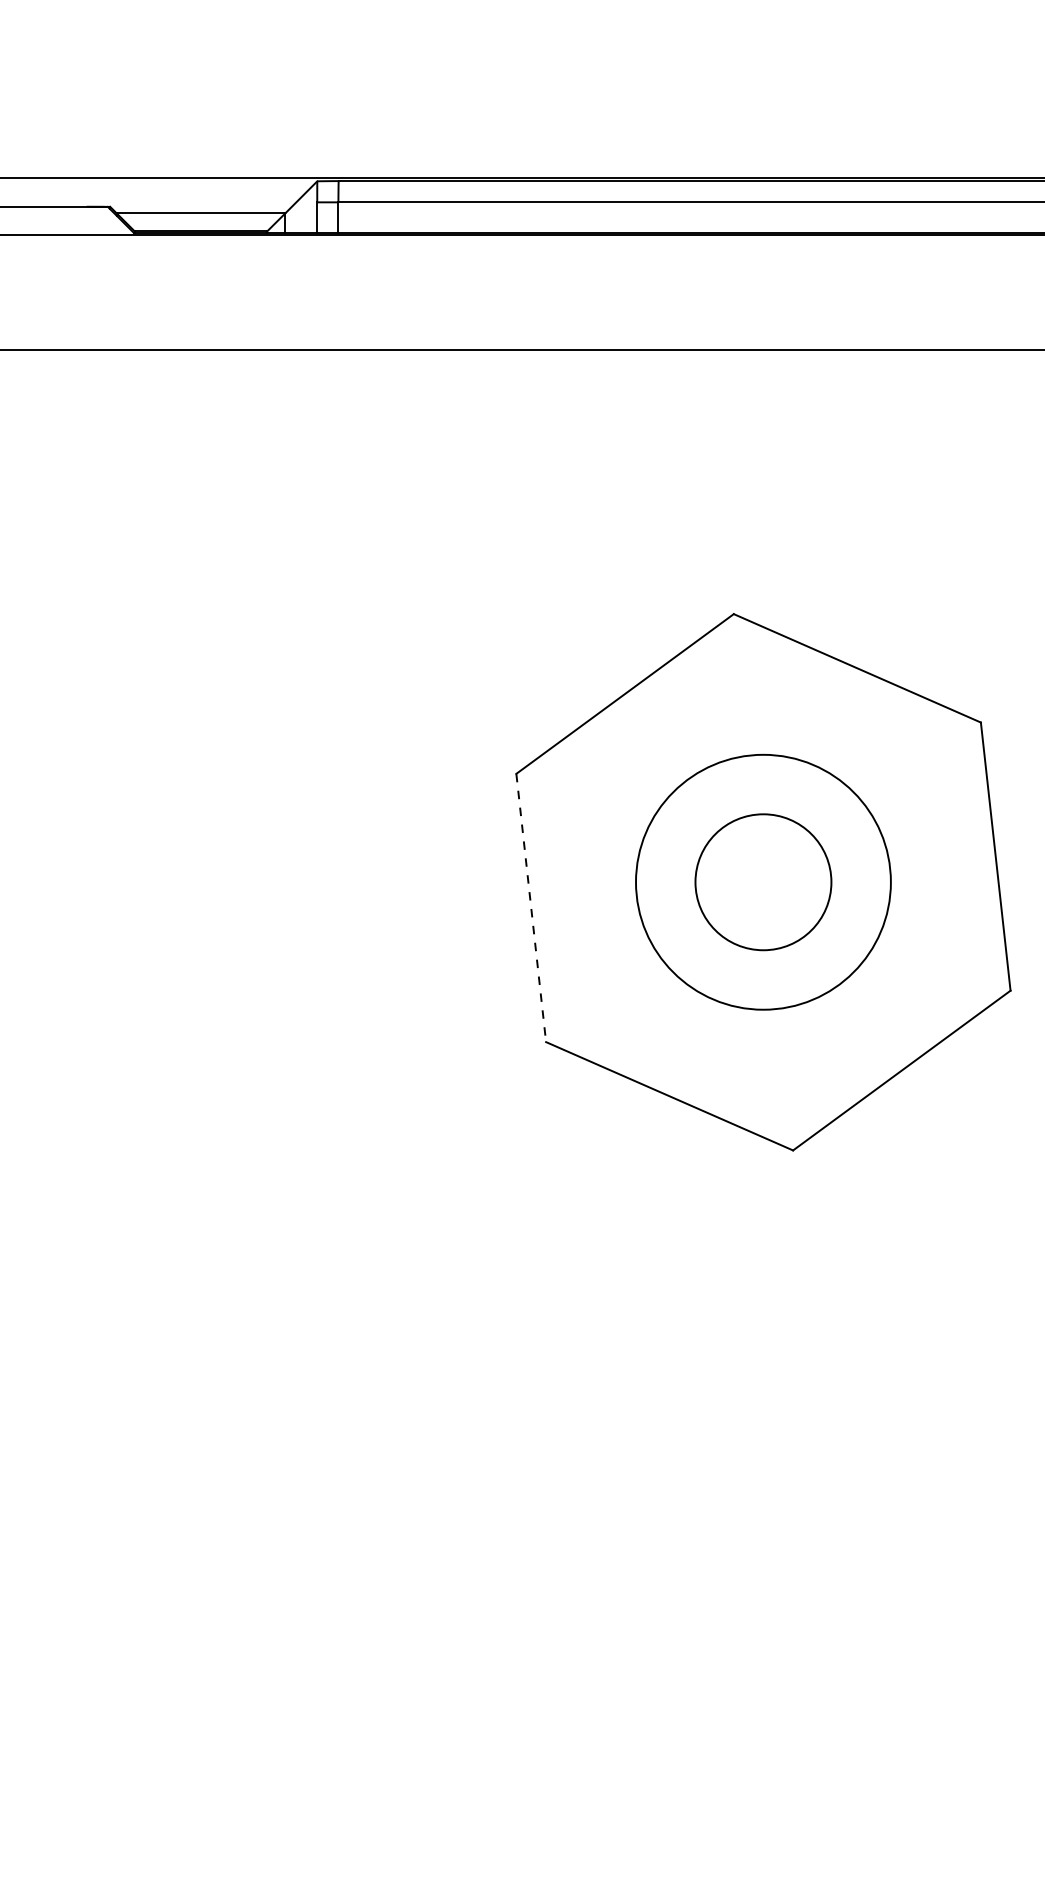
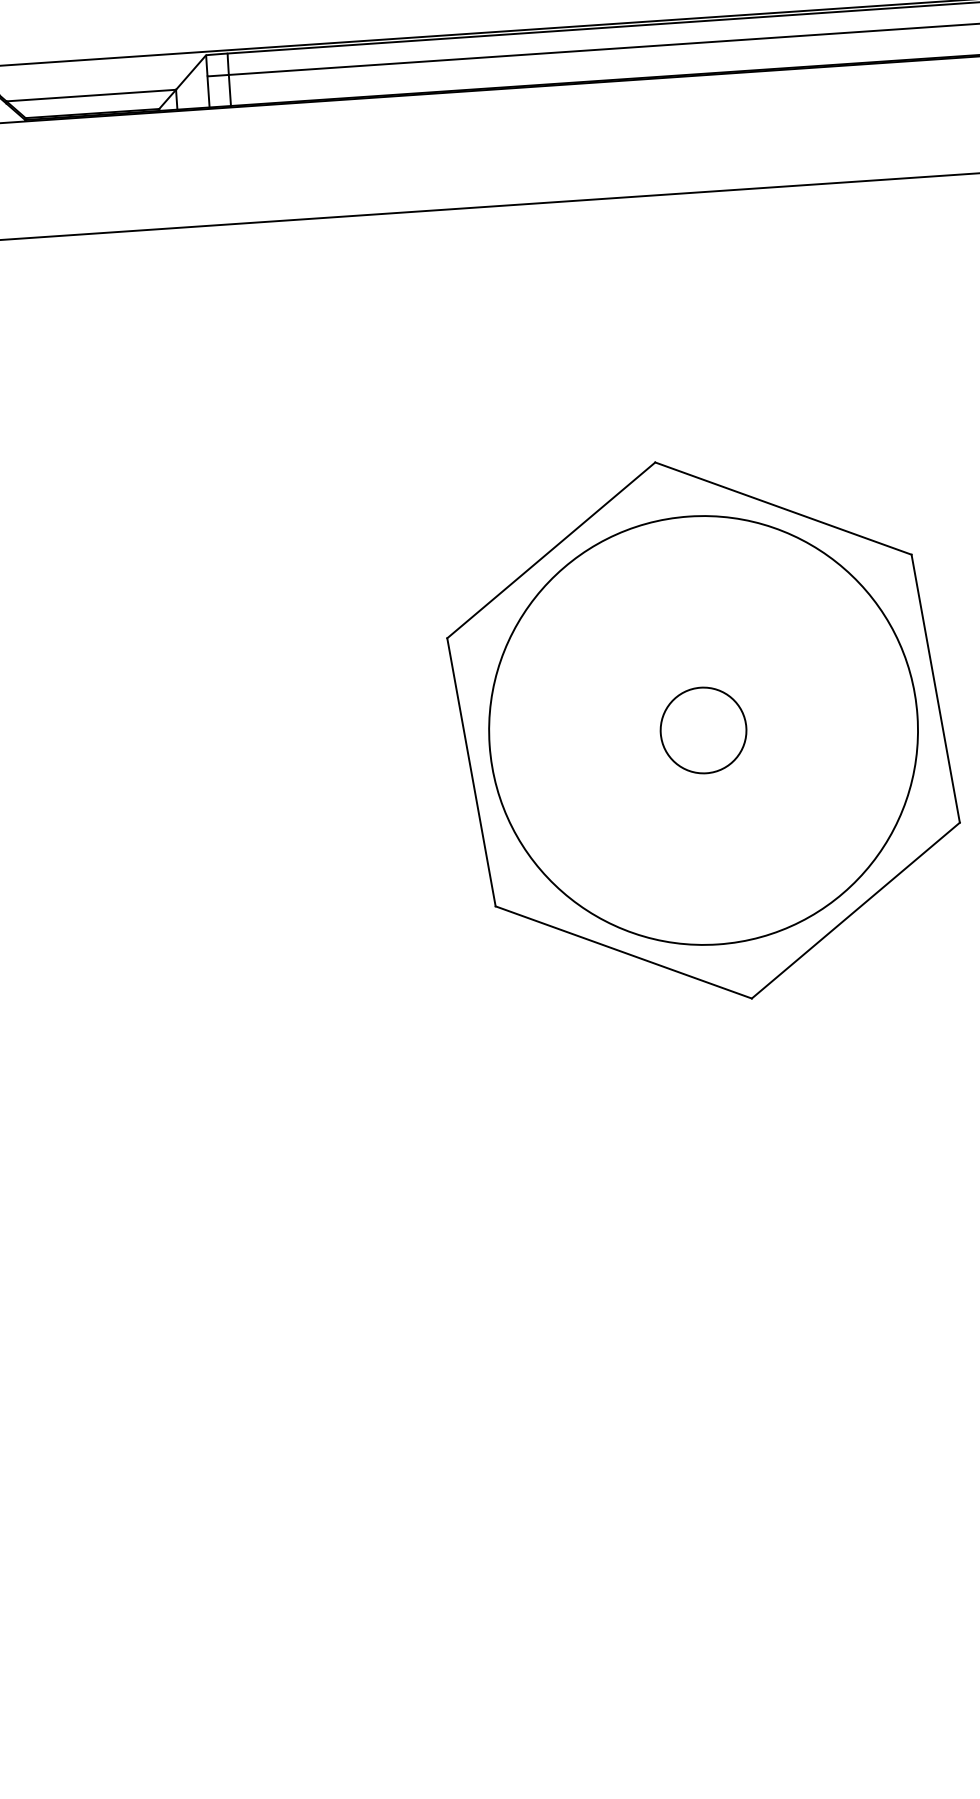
circle: (762, 881) -> (702, 729), size x0.62
circle: (763, 881) -> (703, 729), size x1.67
line: (531, 907) -> (471, 771), dashed -> solid

